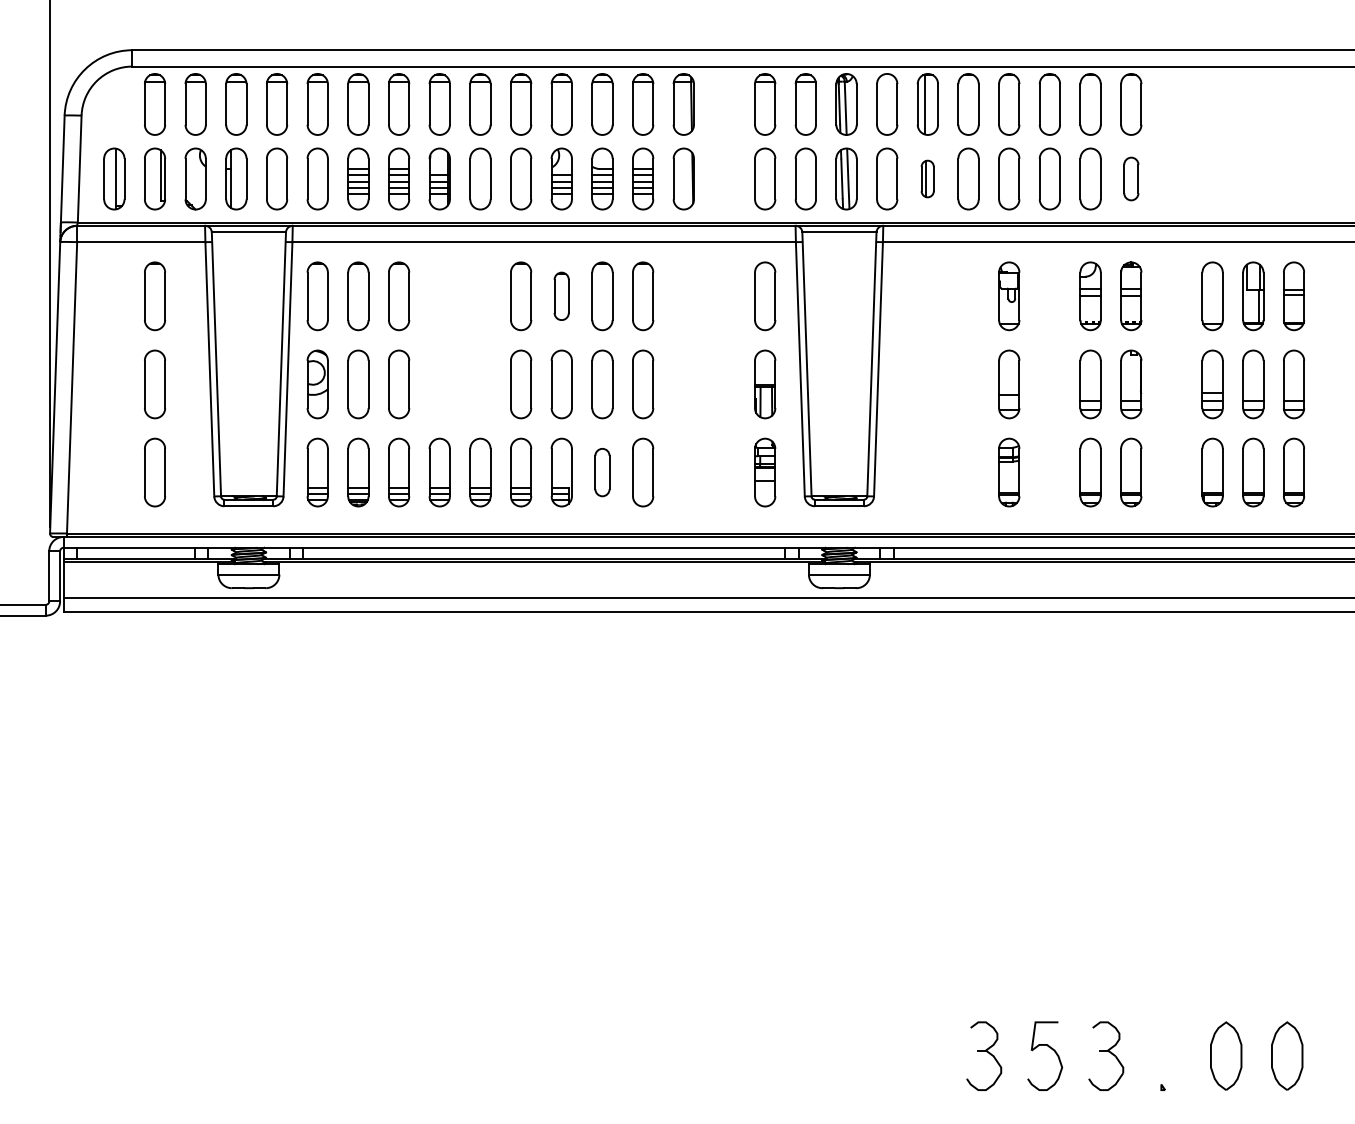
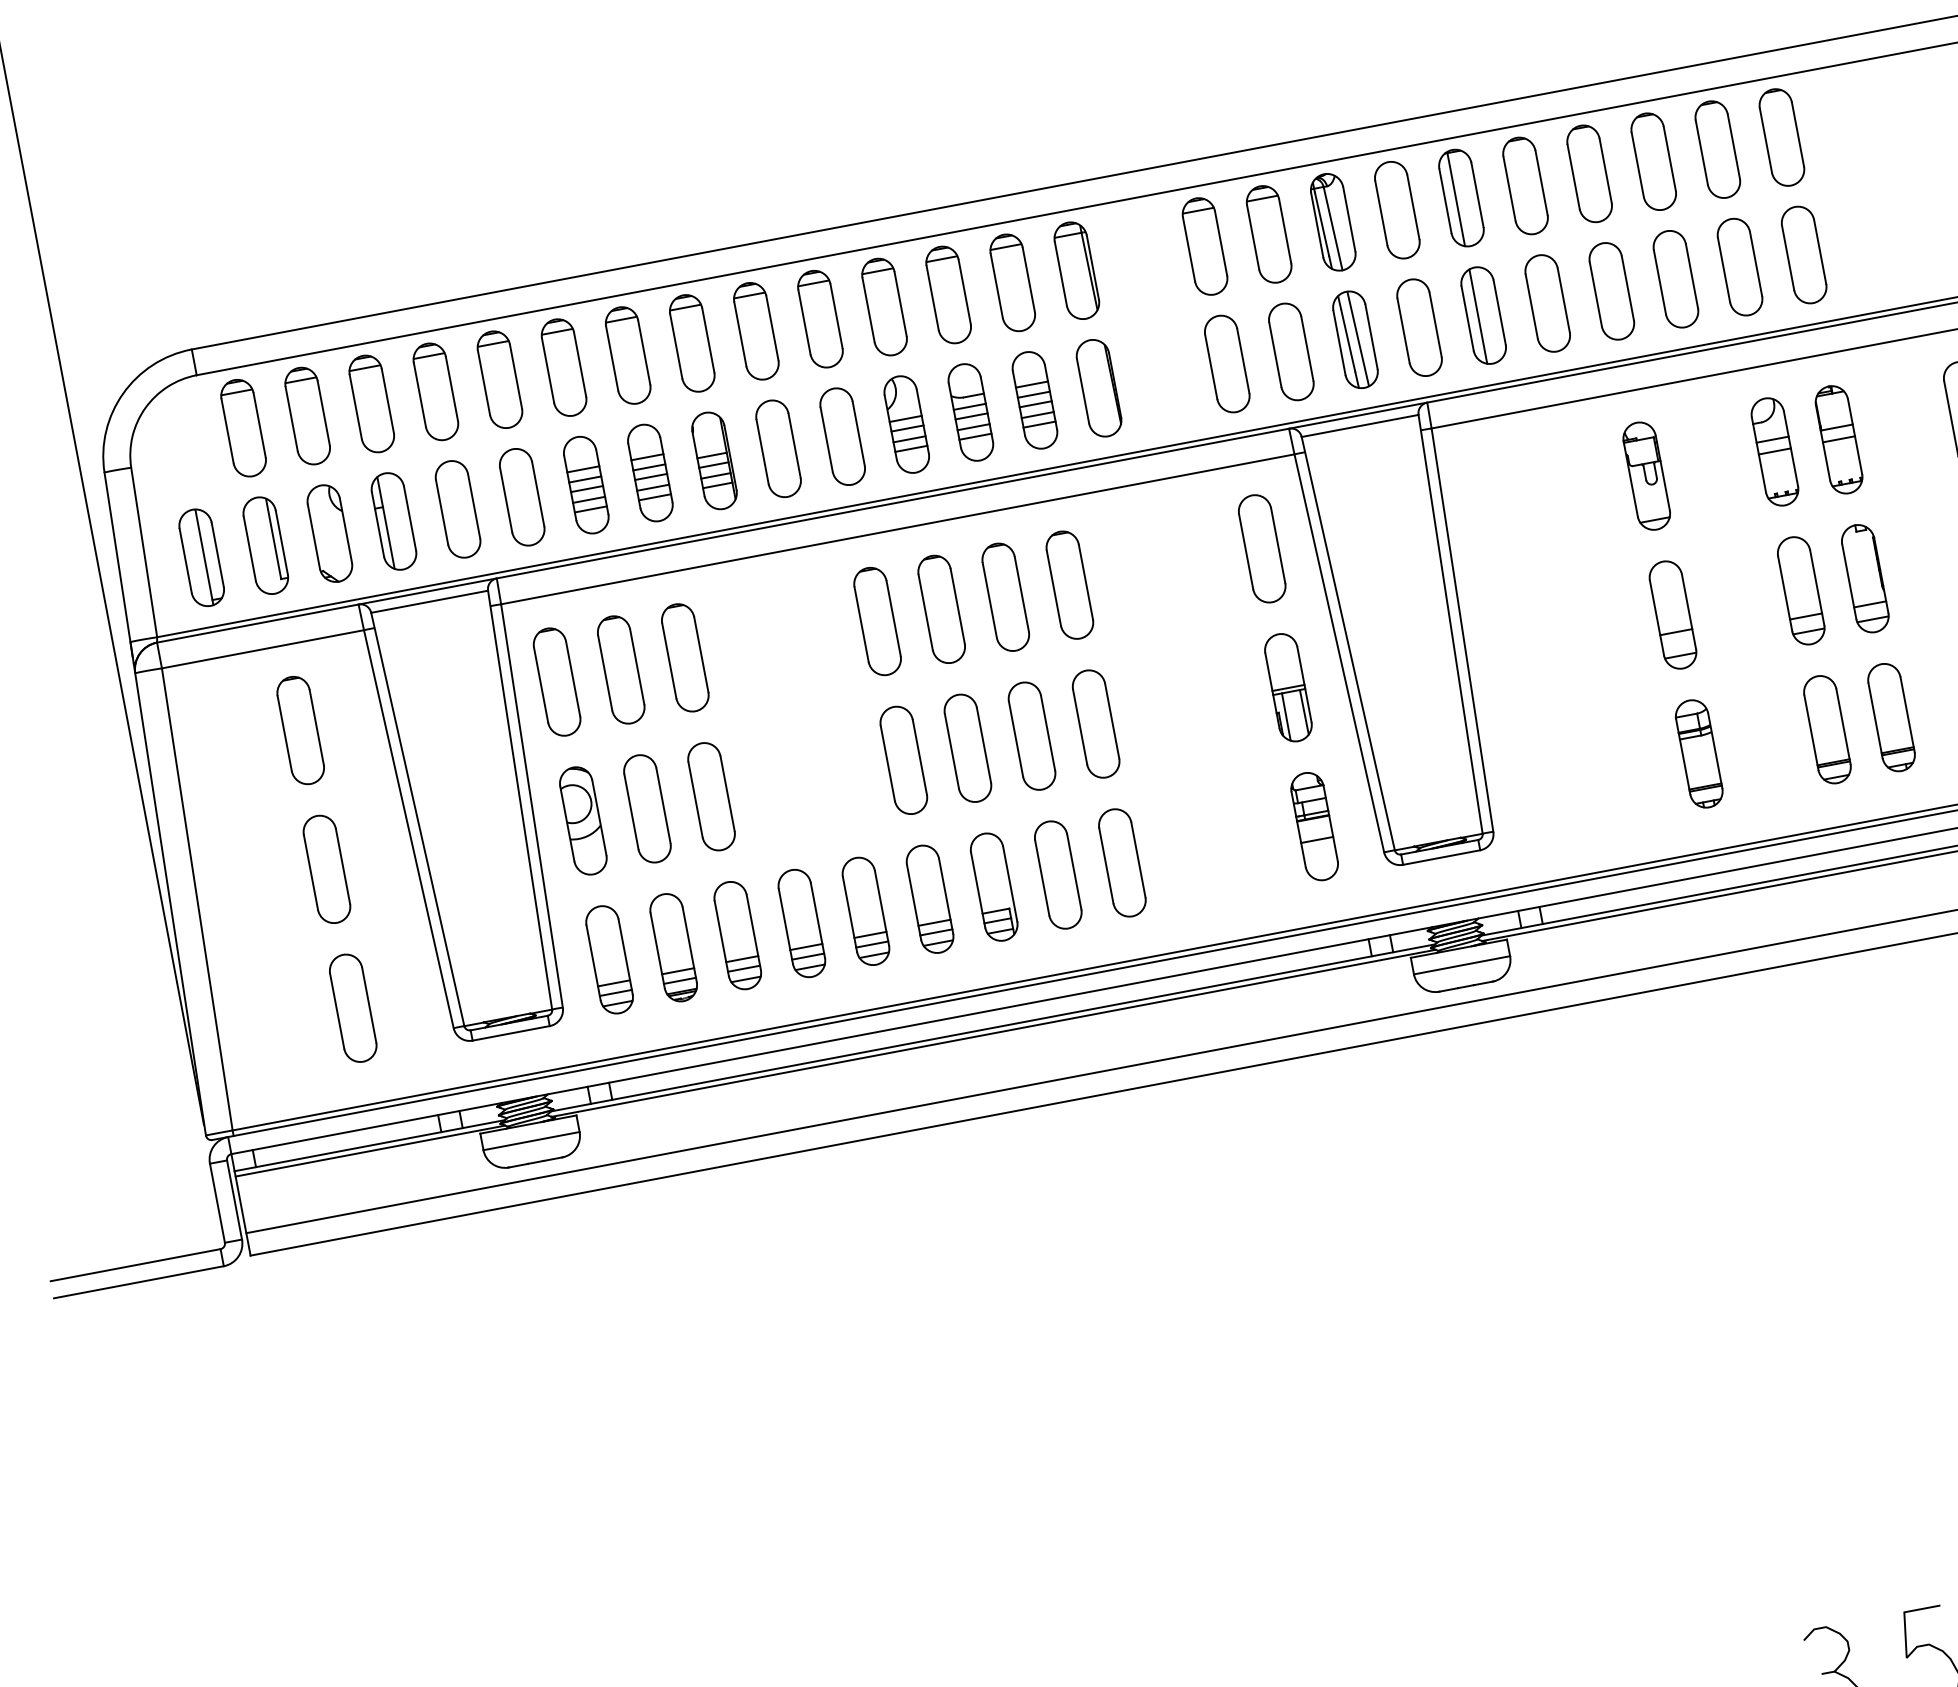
part: (927, 178) -> (1482, 314), size x1.67
part: (1131, 178) -> (1804, 254), size x1.43
part: (561, 296) -> (941, 609), size x1.43
part: (602, 472) -> (1058, 874), size x1.43

